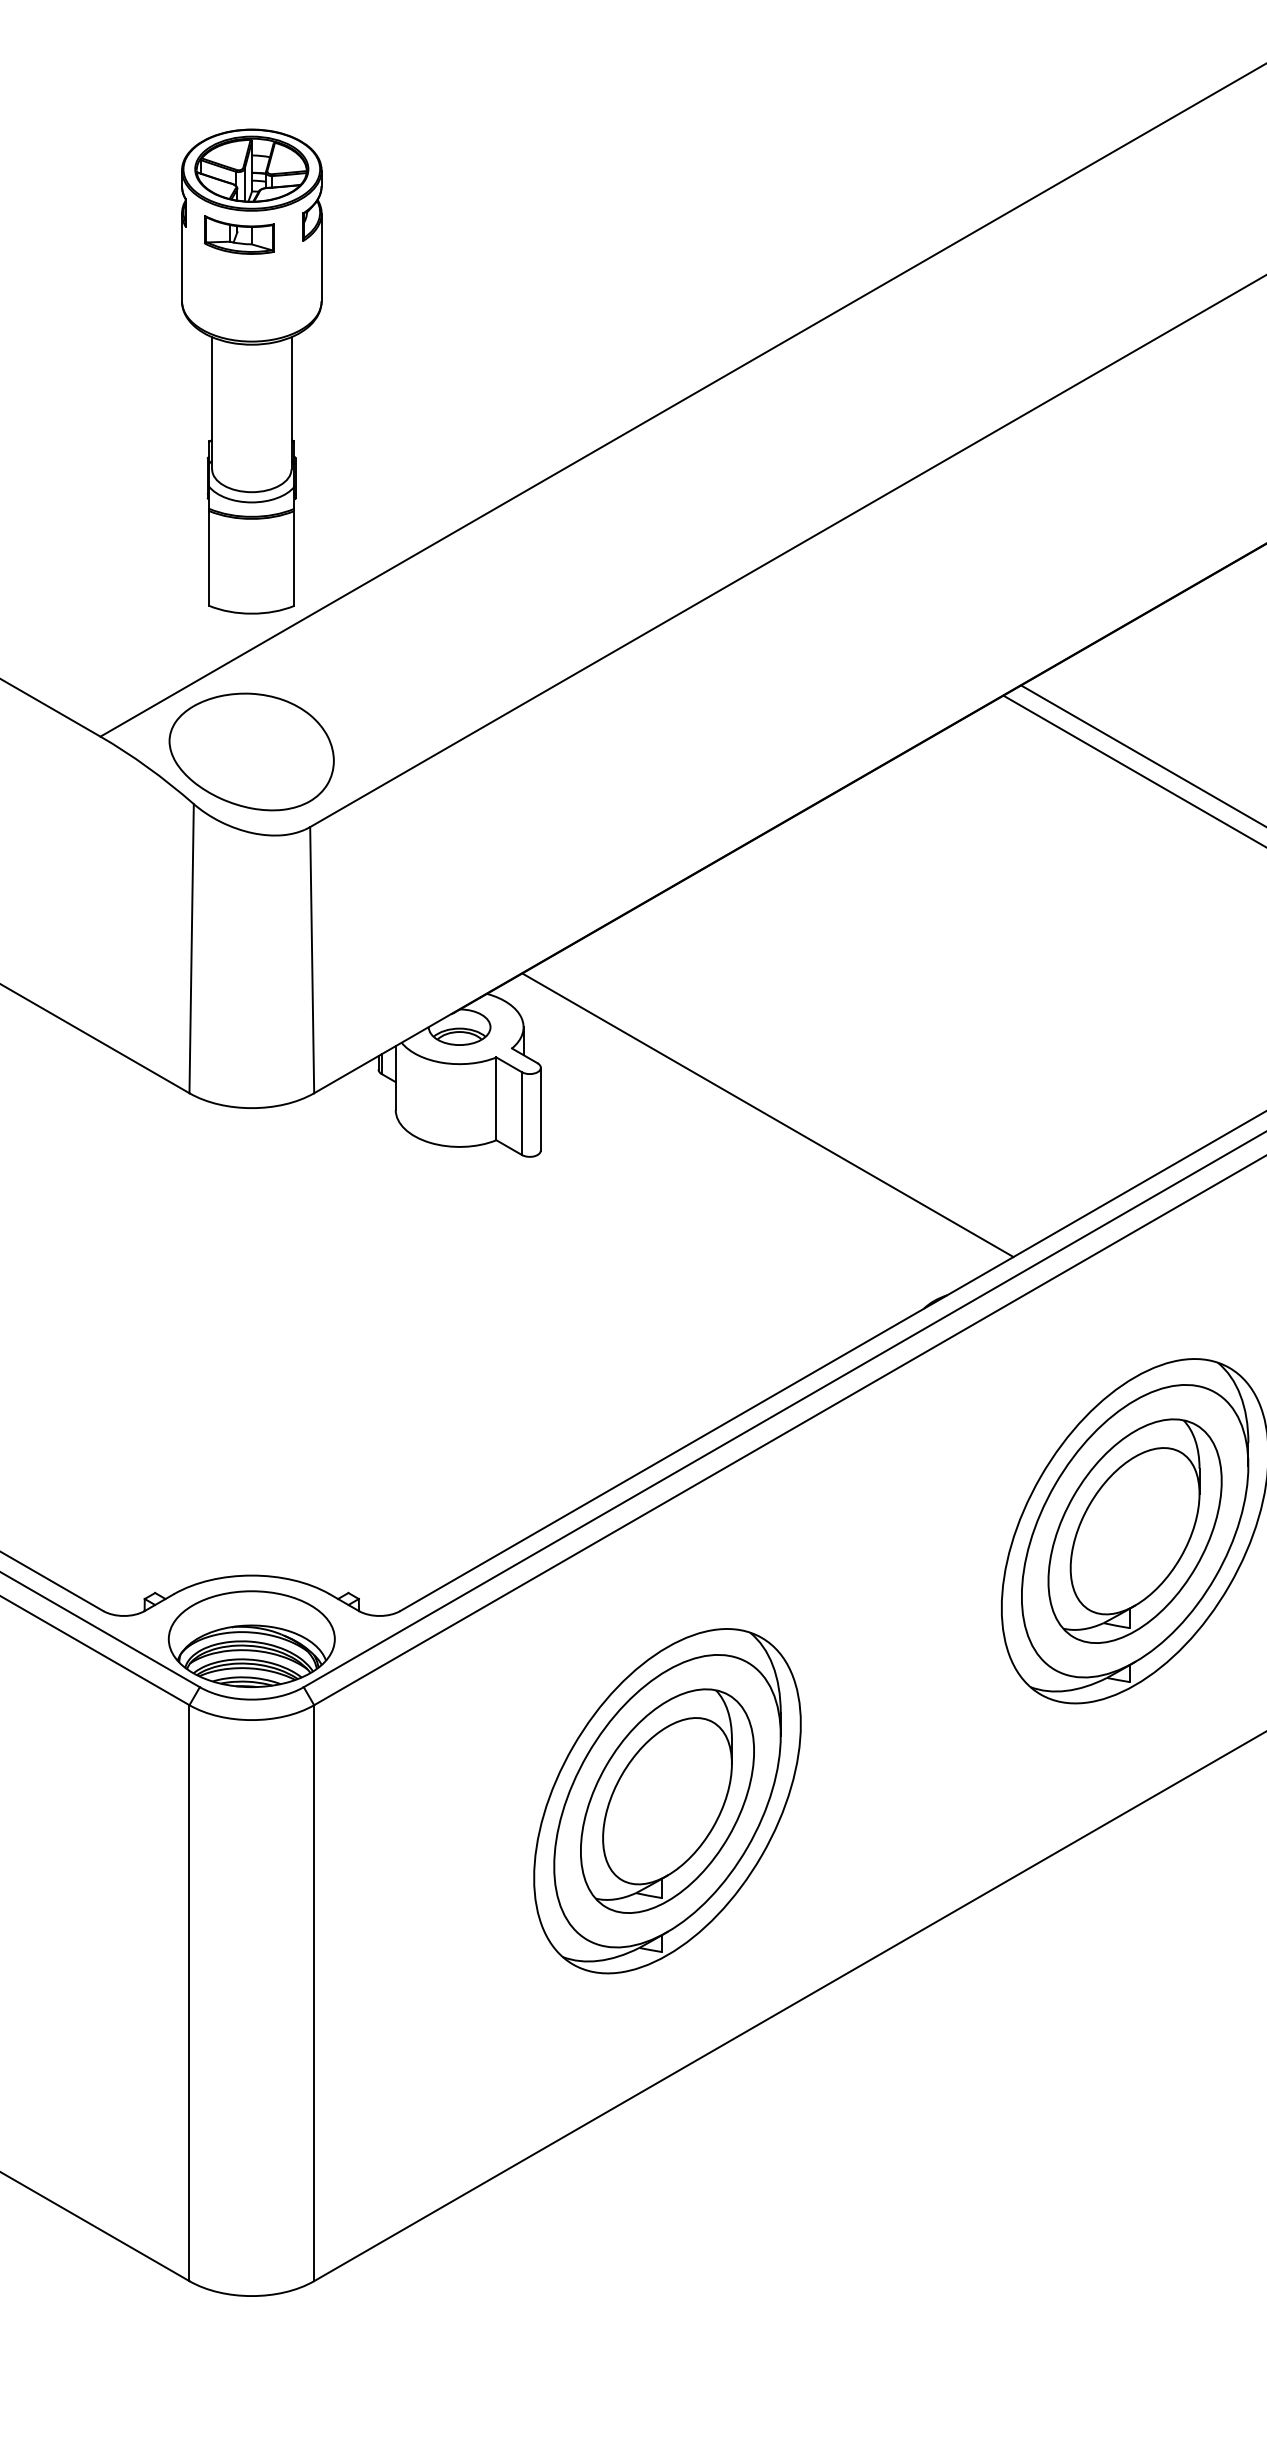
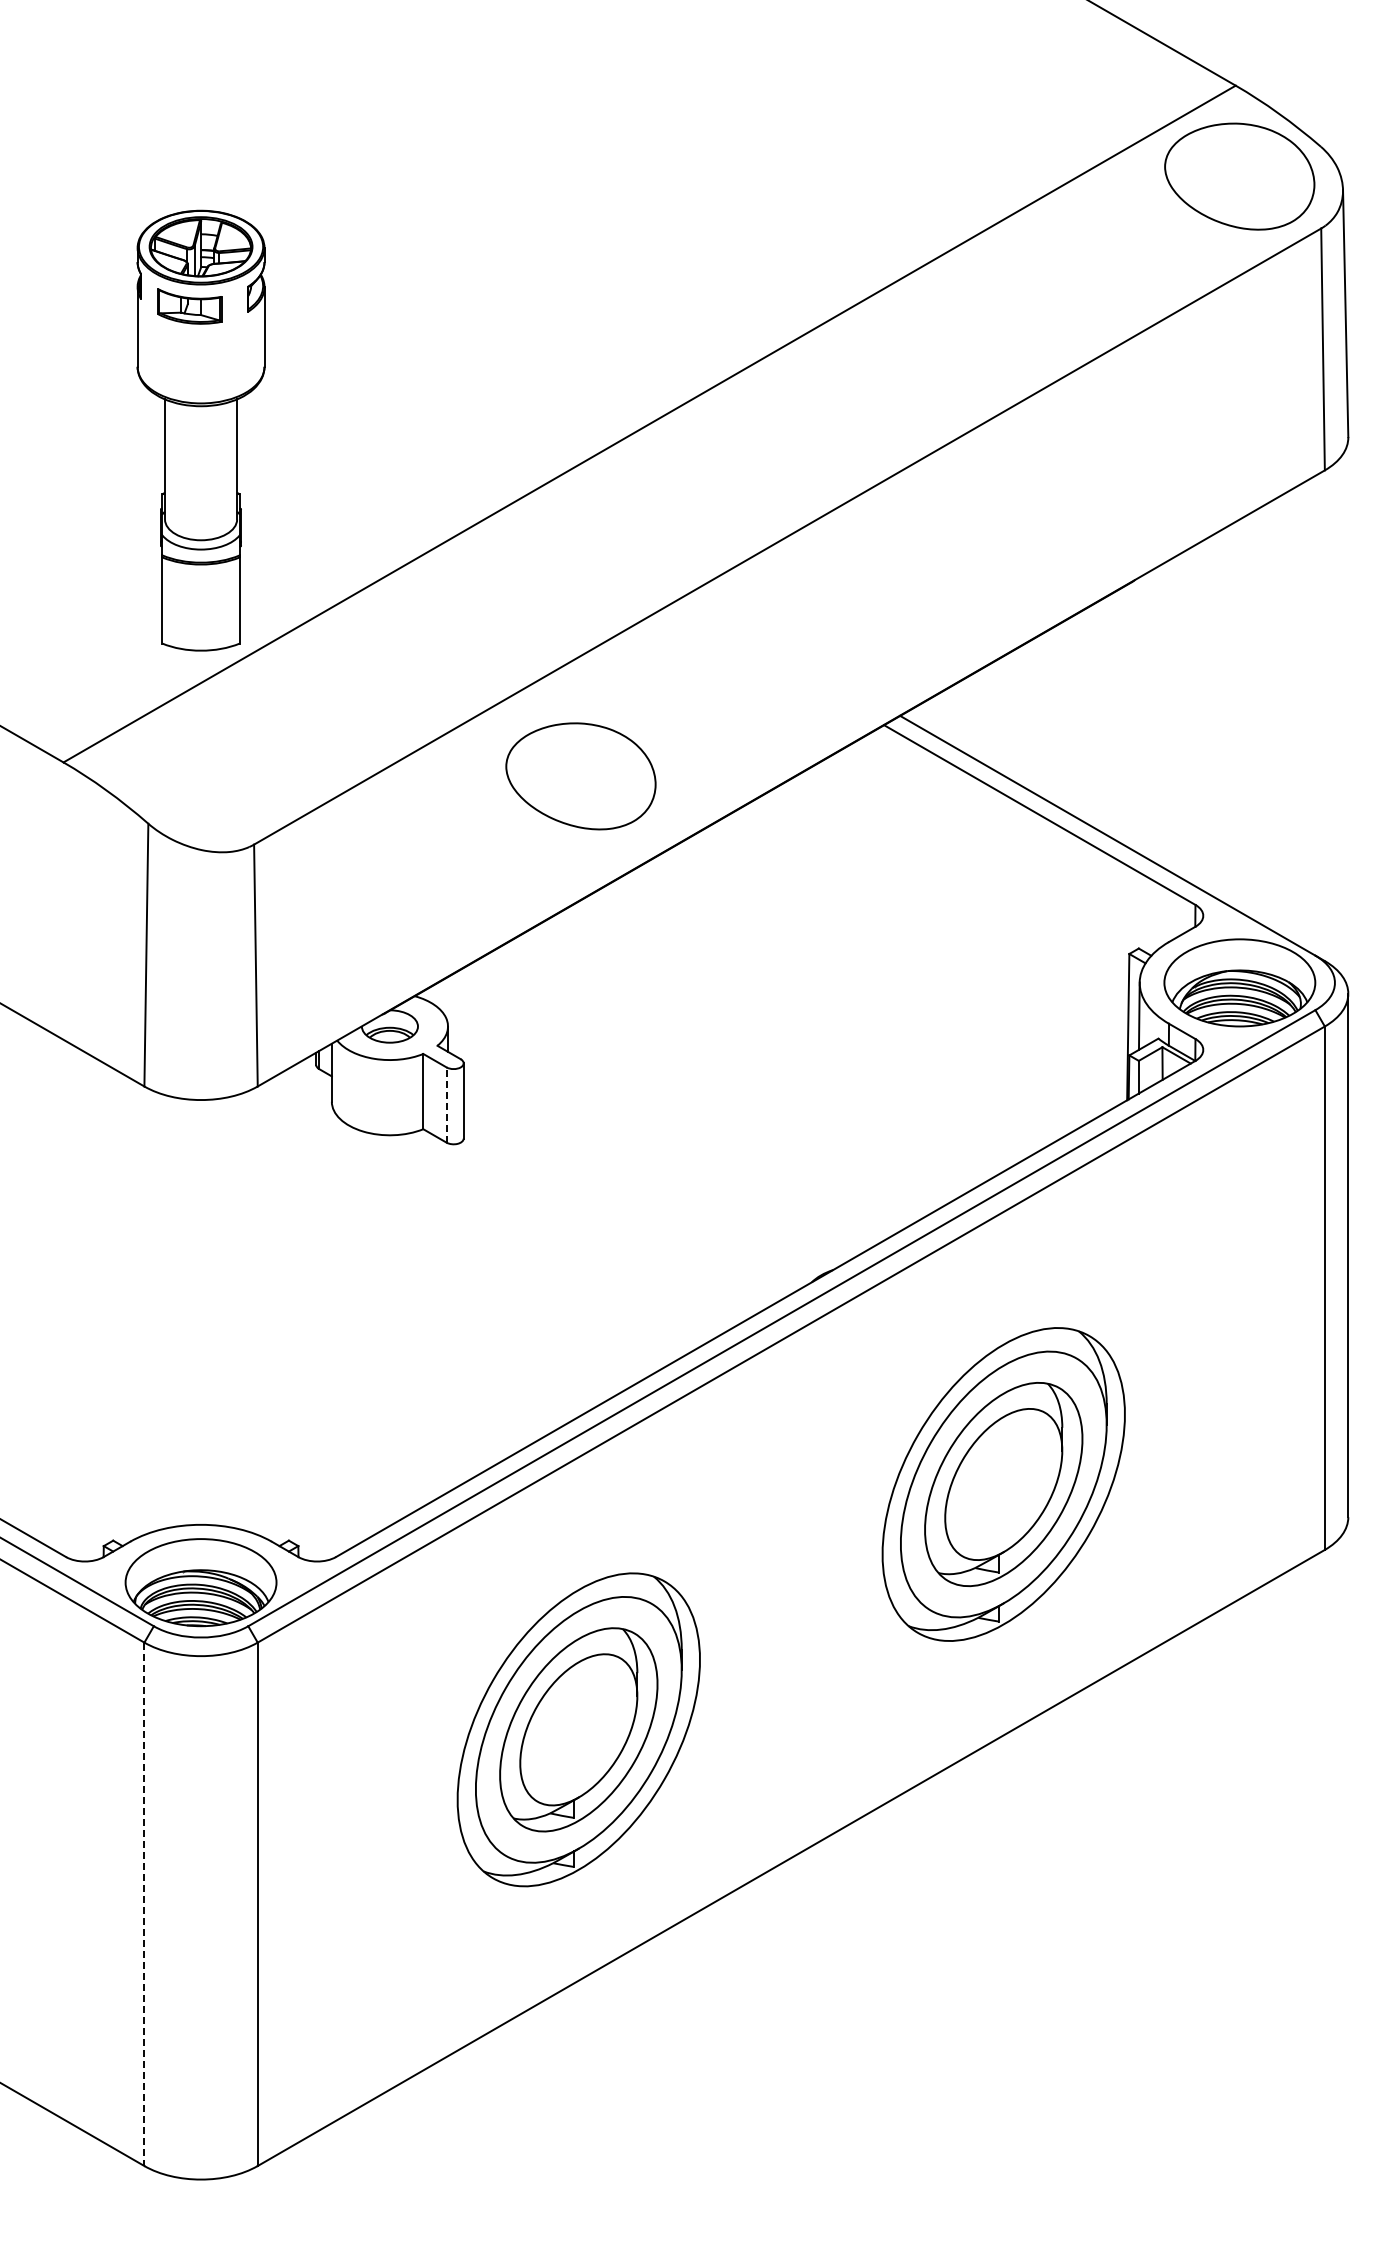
part: (251, 752) -> (580, 776), moved
line: (521, 1114) -> (446, 1105), solid -> dashed
line: (767, 1115) -> (669, 1106), removed
line: (189, 1993) -> (144, 1904), solid -> dashed

